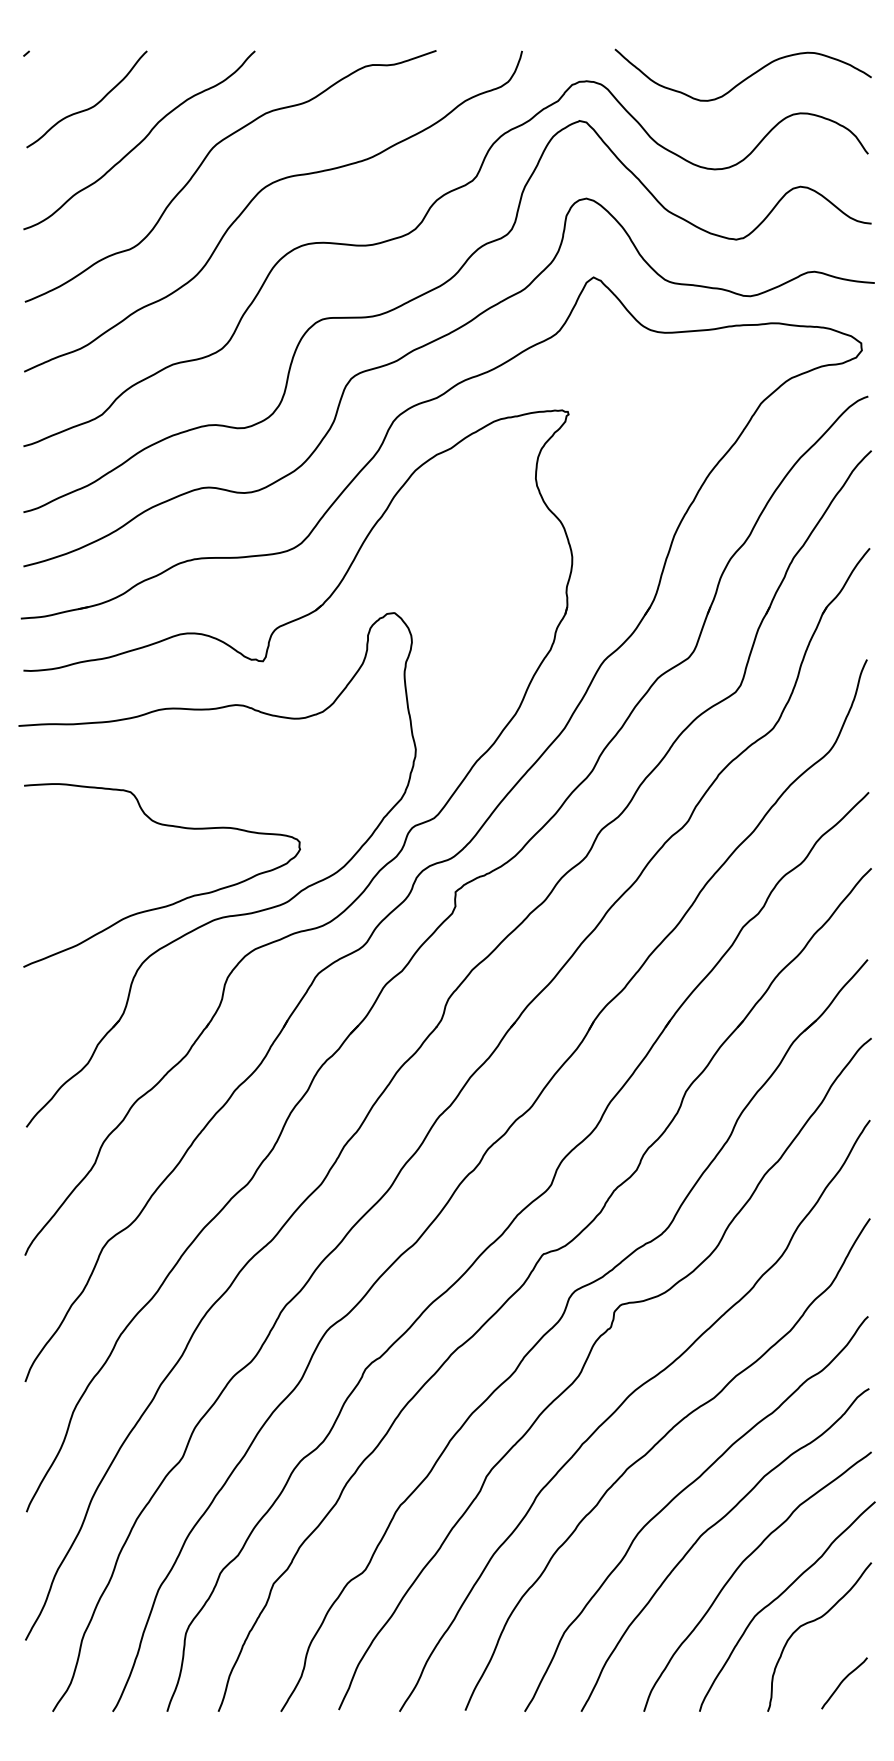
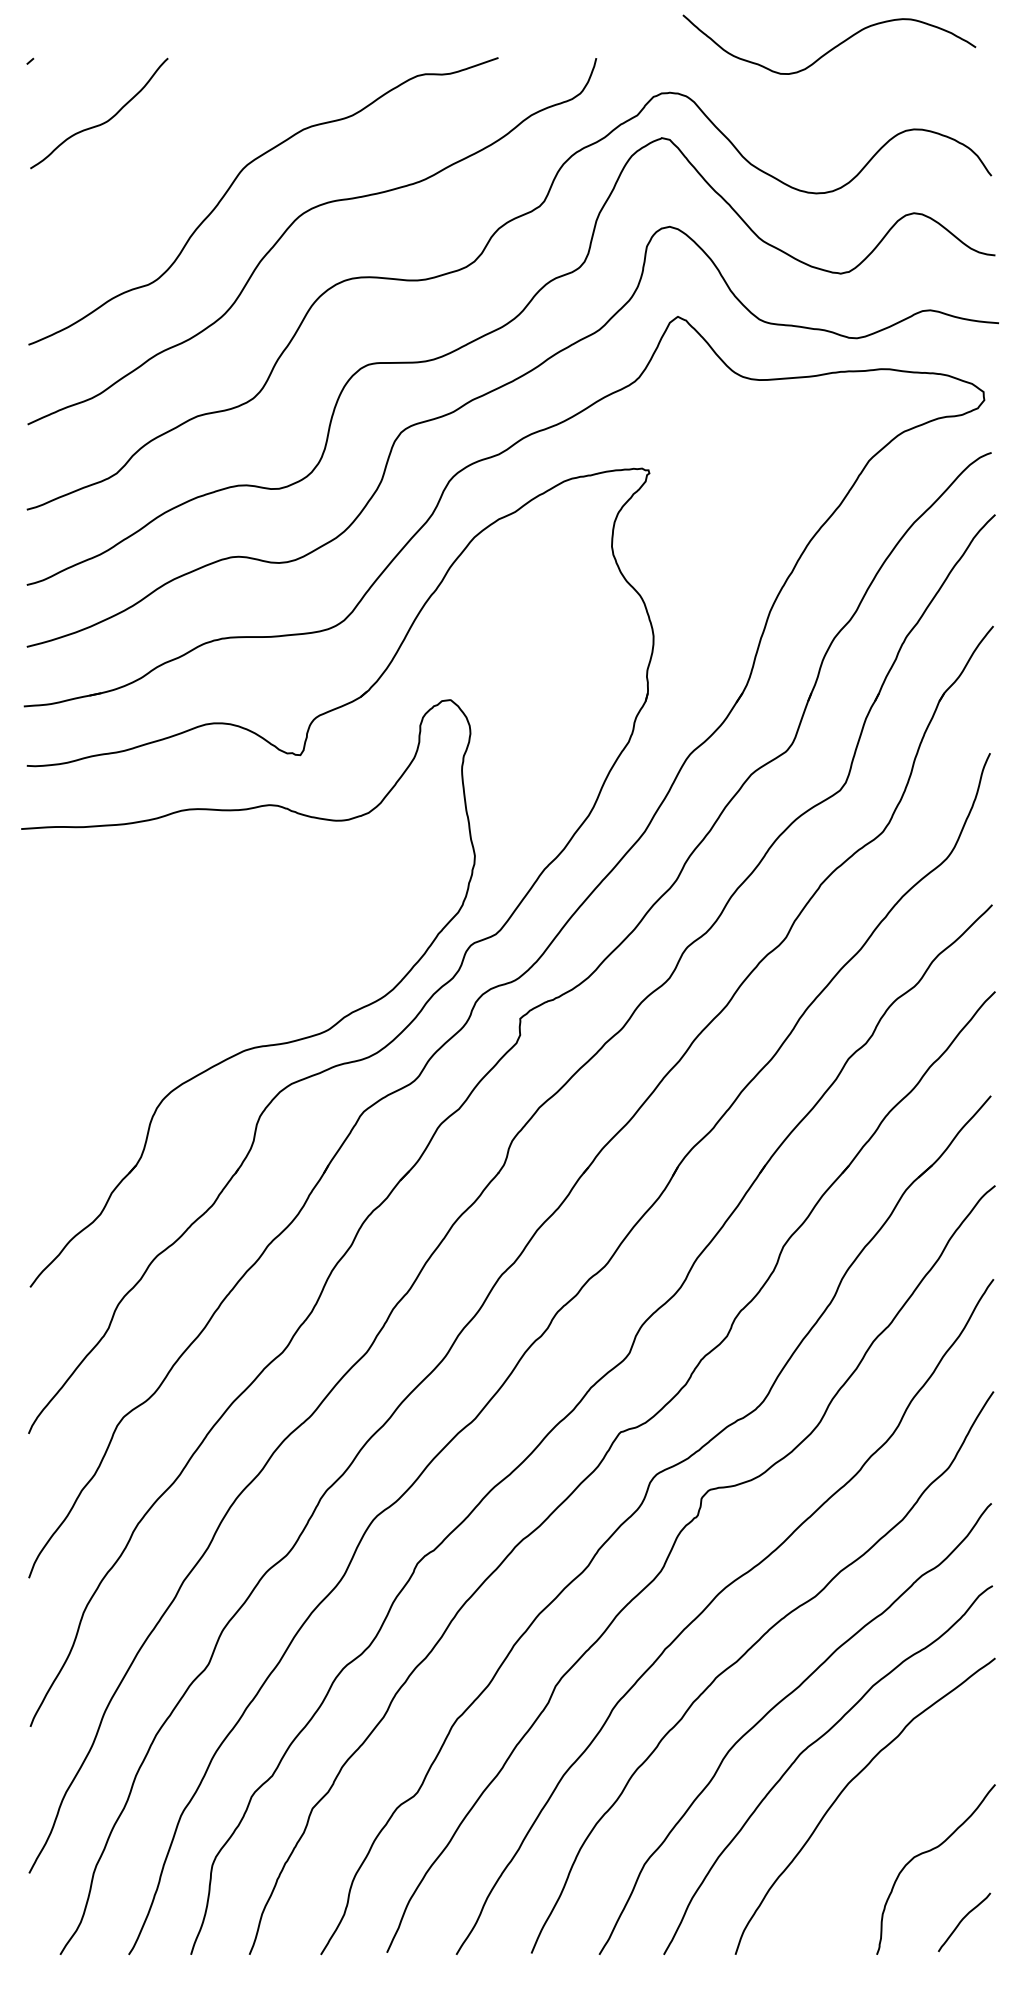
curve: (746, 77) -> (833, 47), moved
curve: (140, 141) -> (160, 161), removed
curve: (171, 903) -> (195, 1031), removed
curve: (779, 1597) -> (890, 1824), removed

